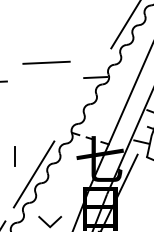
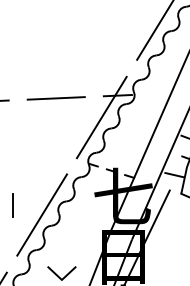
line: (46, 62) -> (56, 98), moved
line: (82, 95) -> (101, 117), added
line: (14, 156) -> (11, 205), moved

